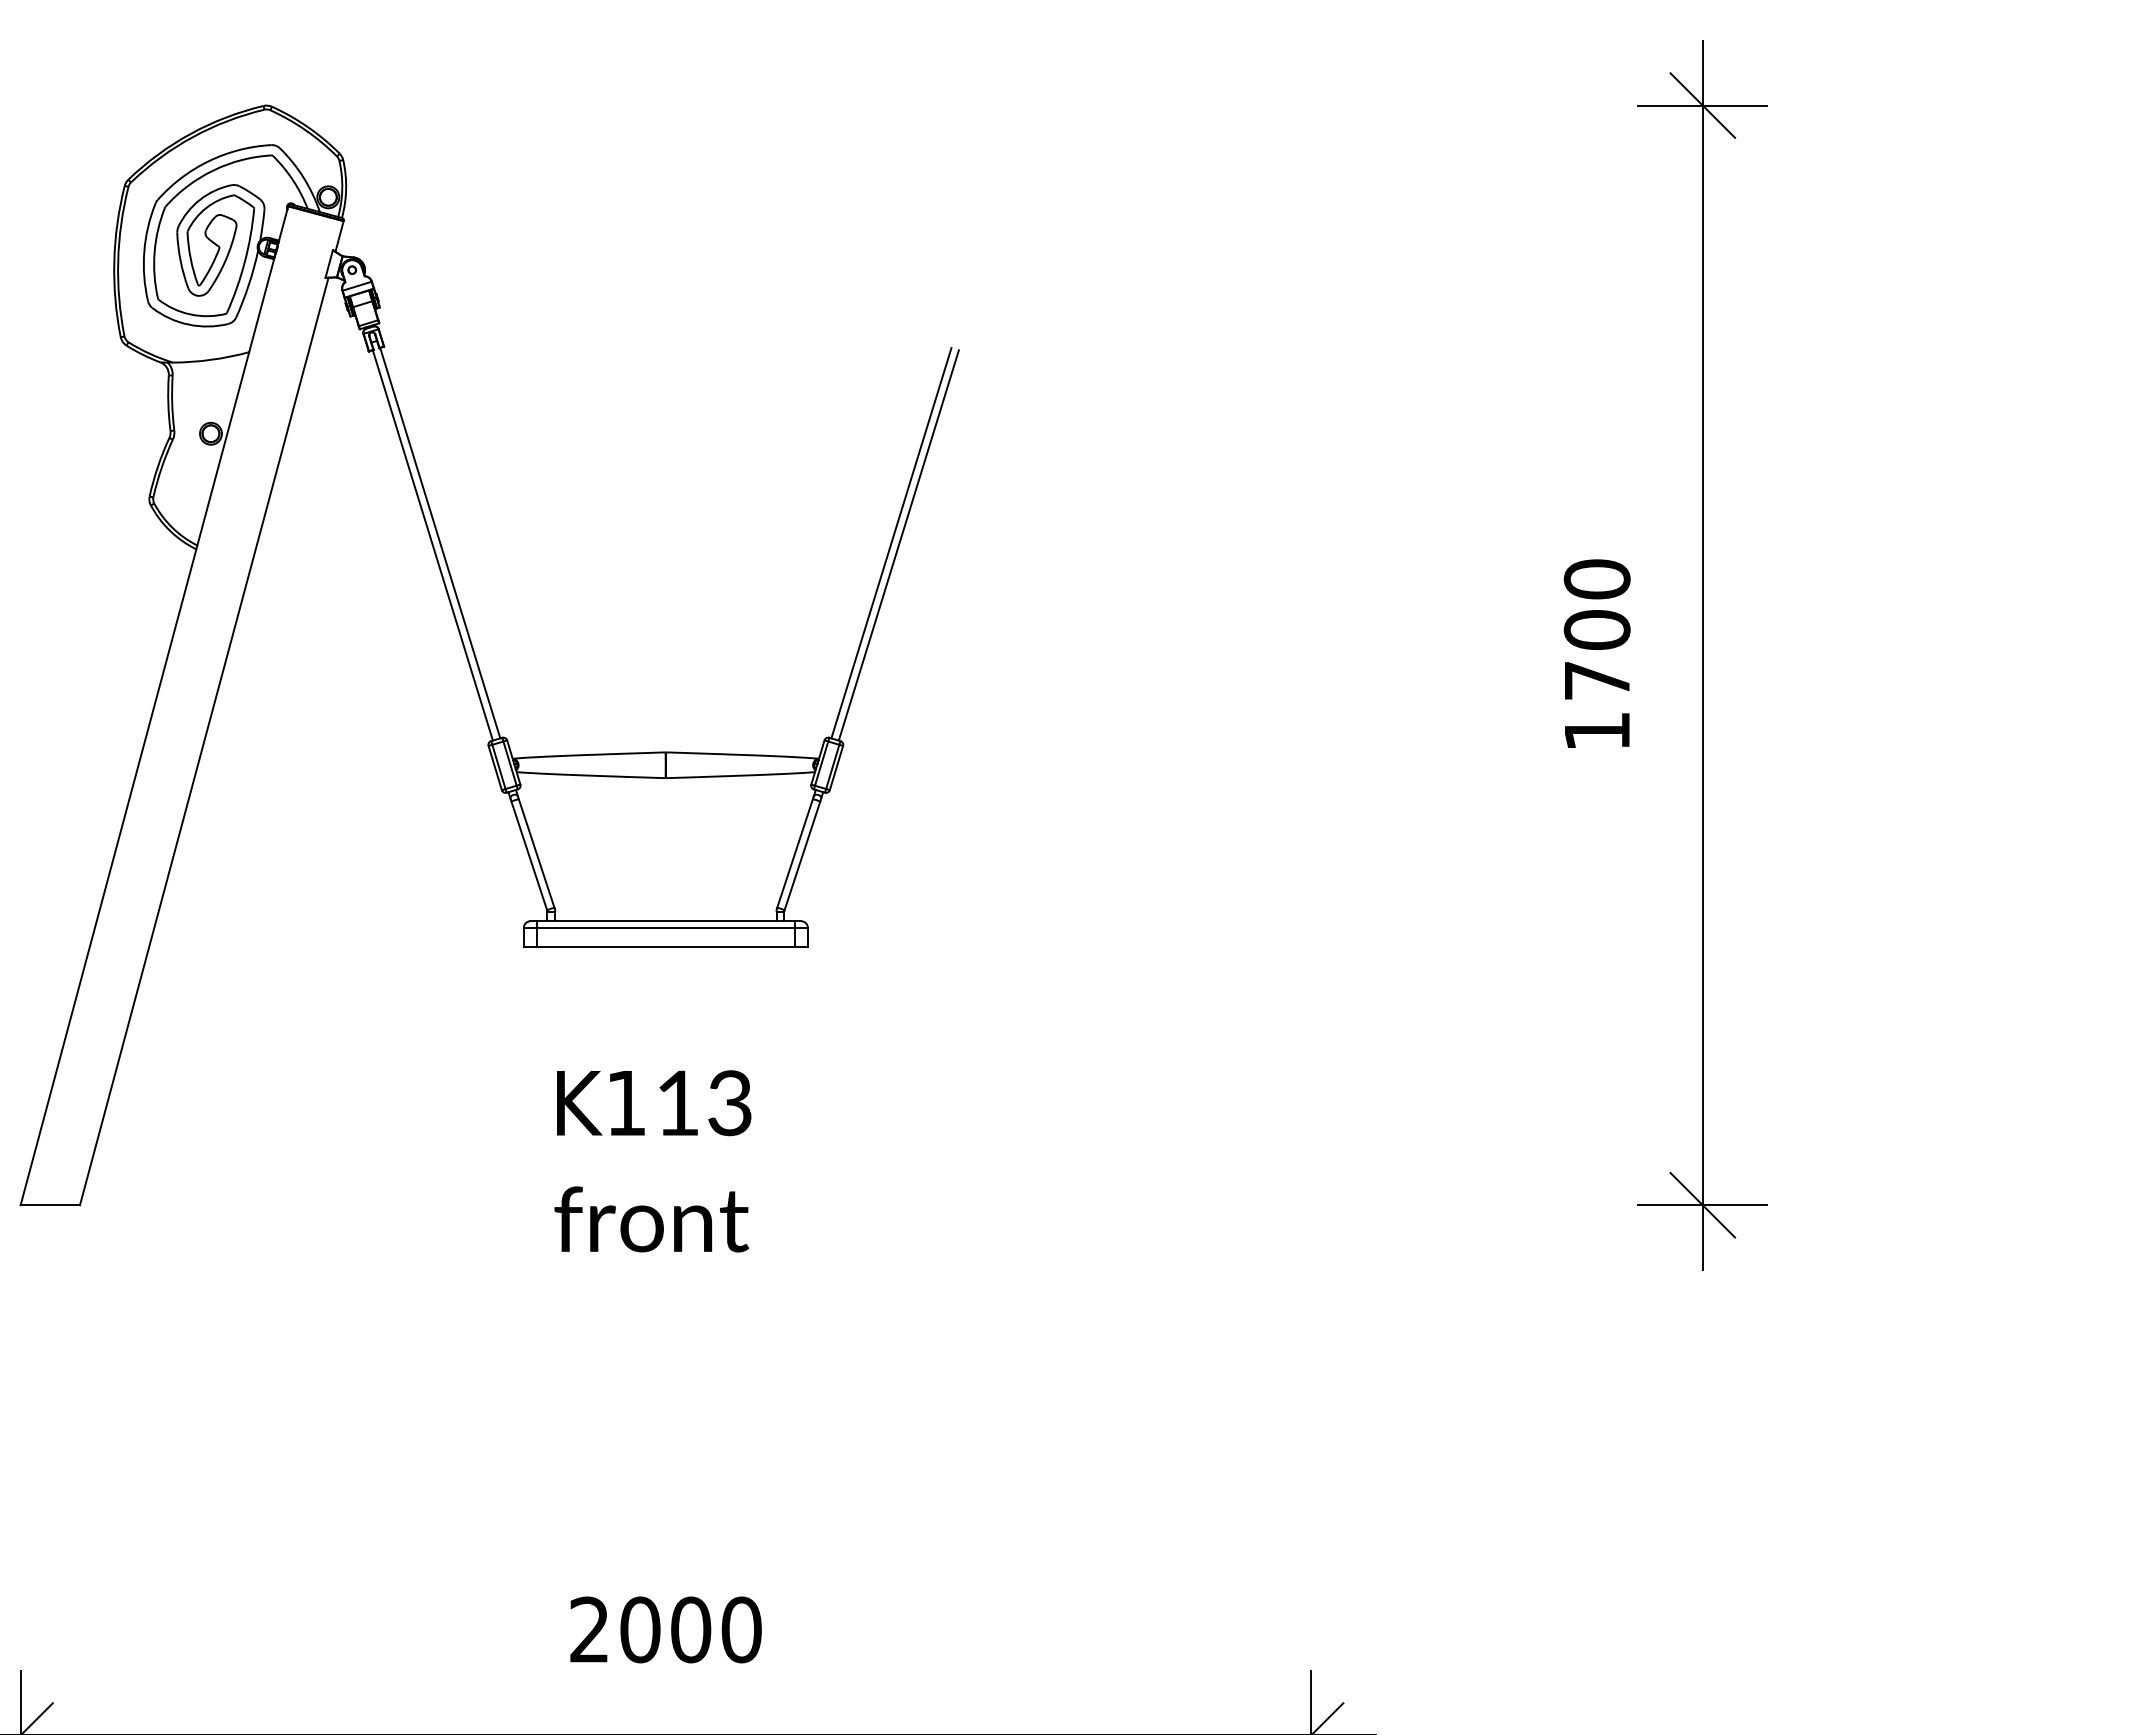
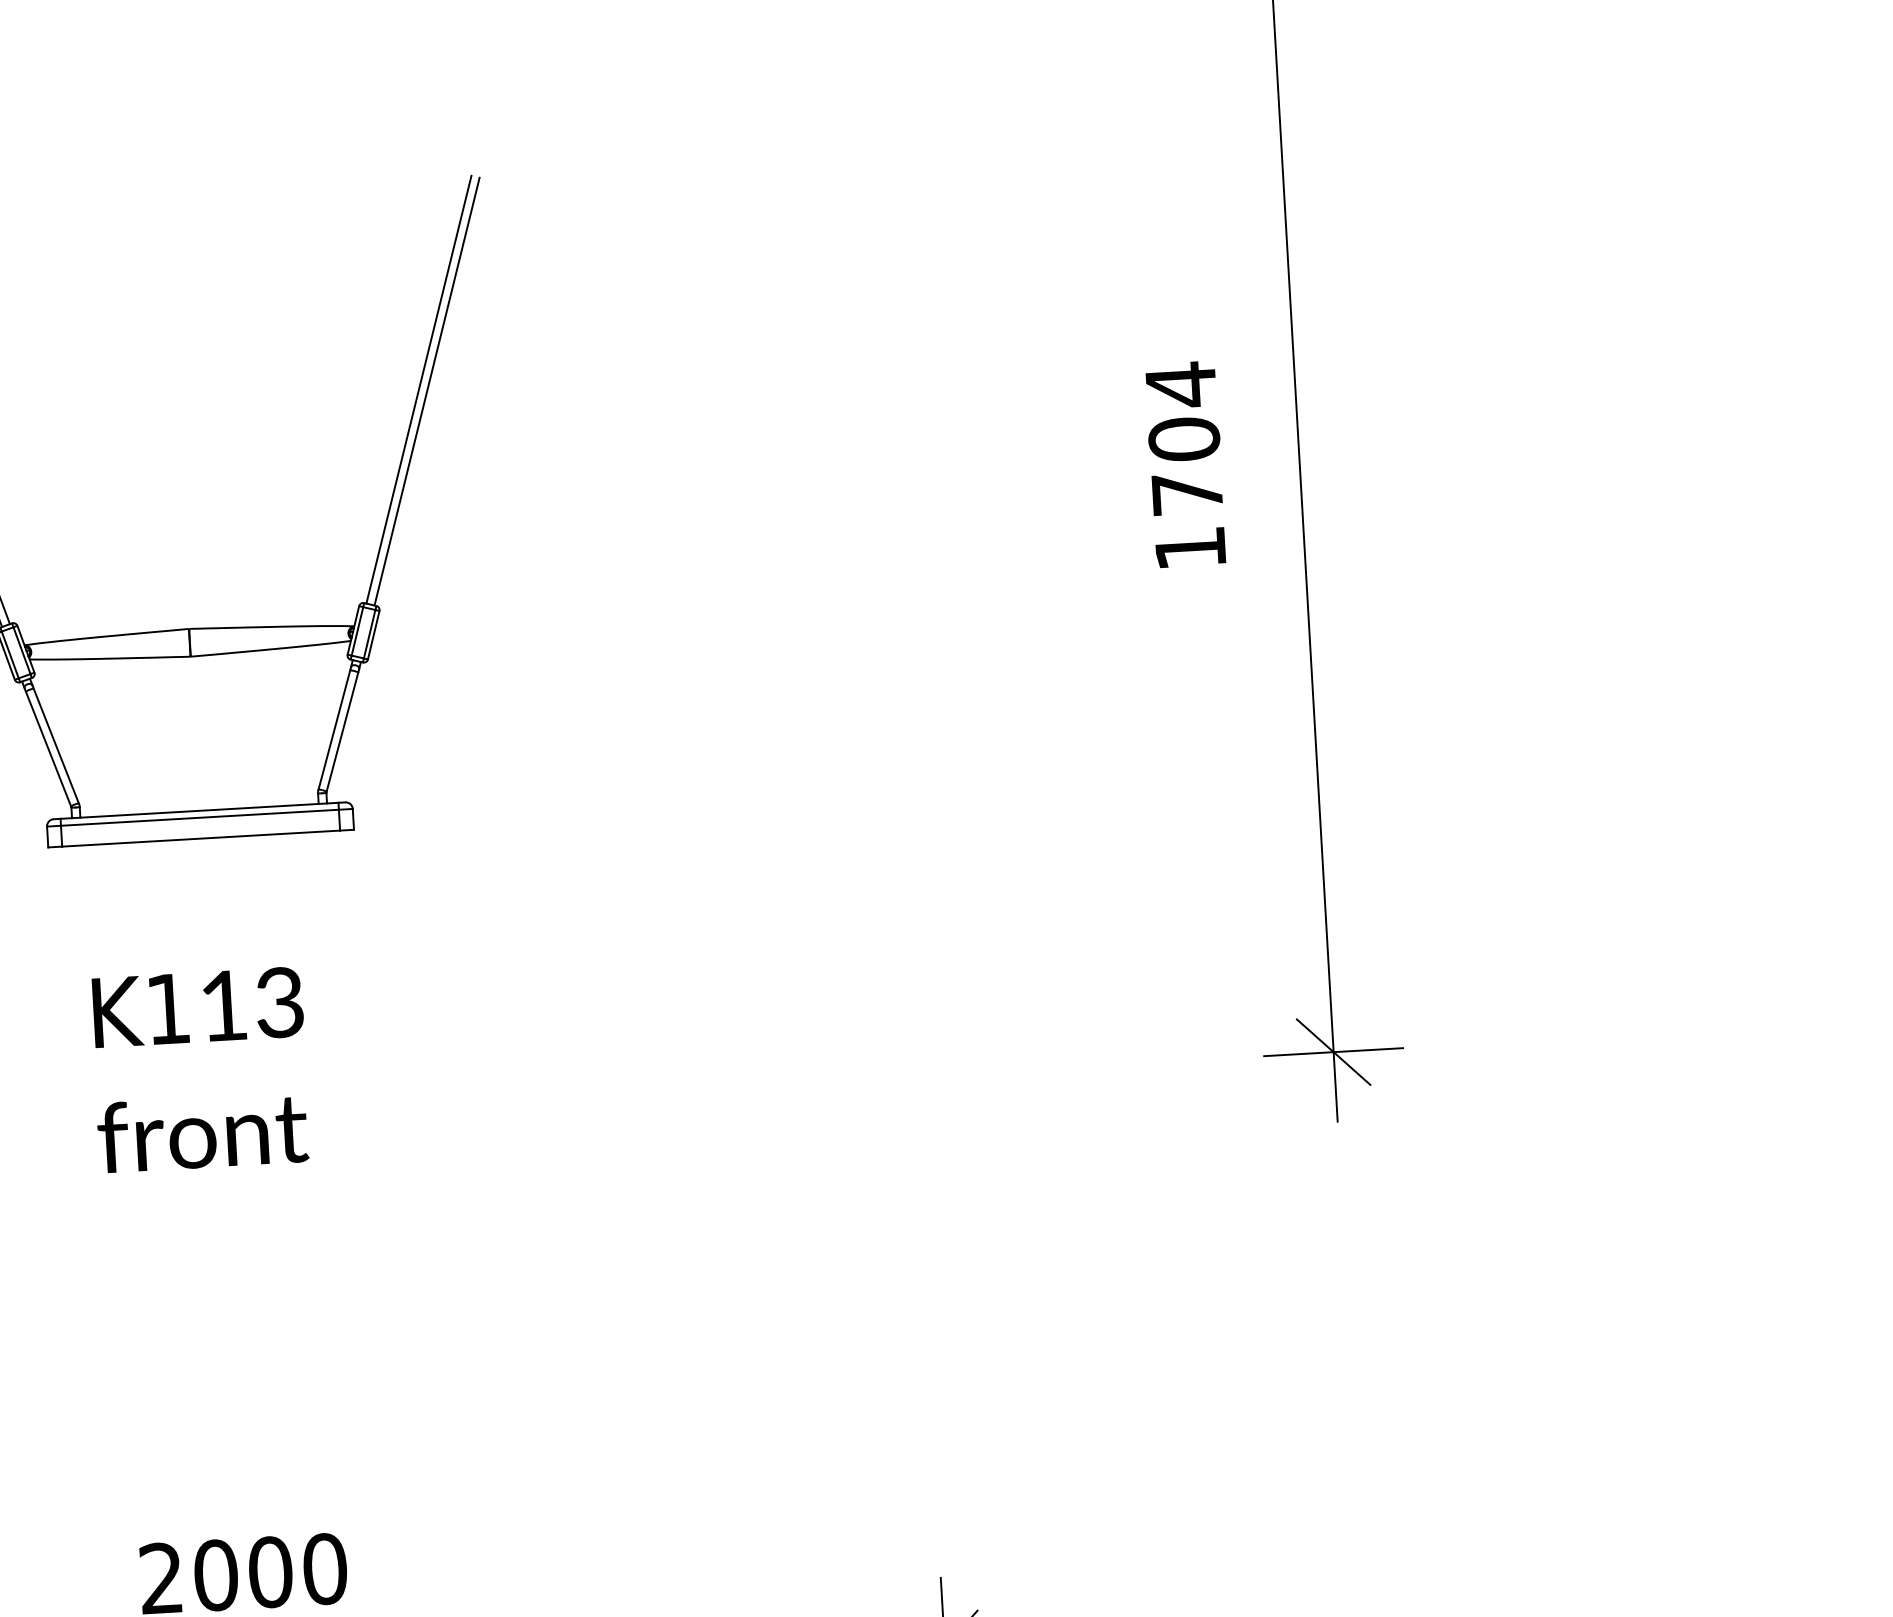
text: (1596, 579) -> (1180, 385), 1700 -> 1704

